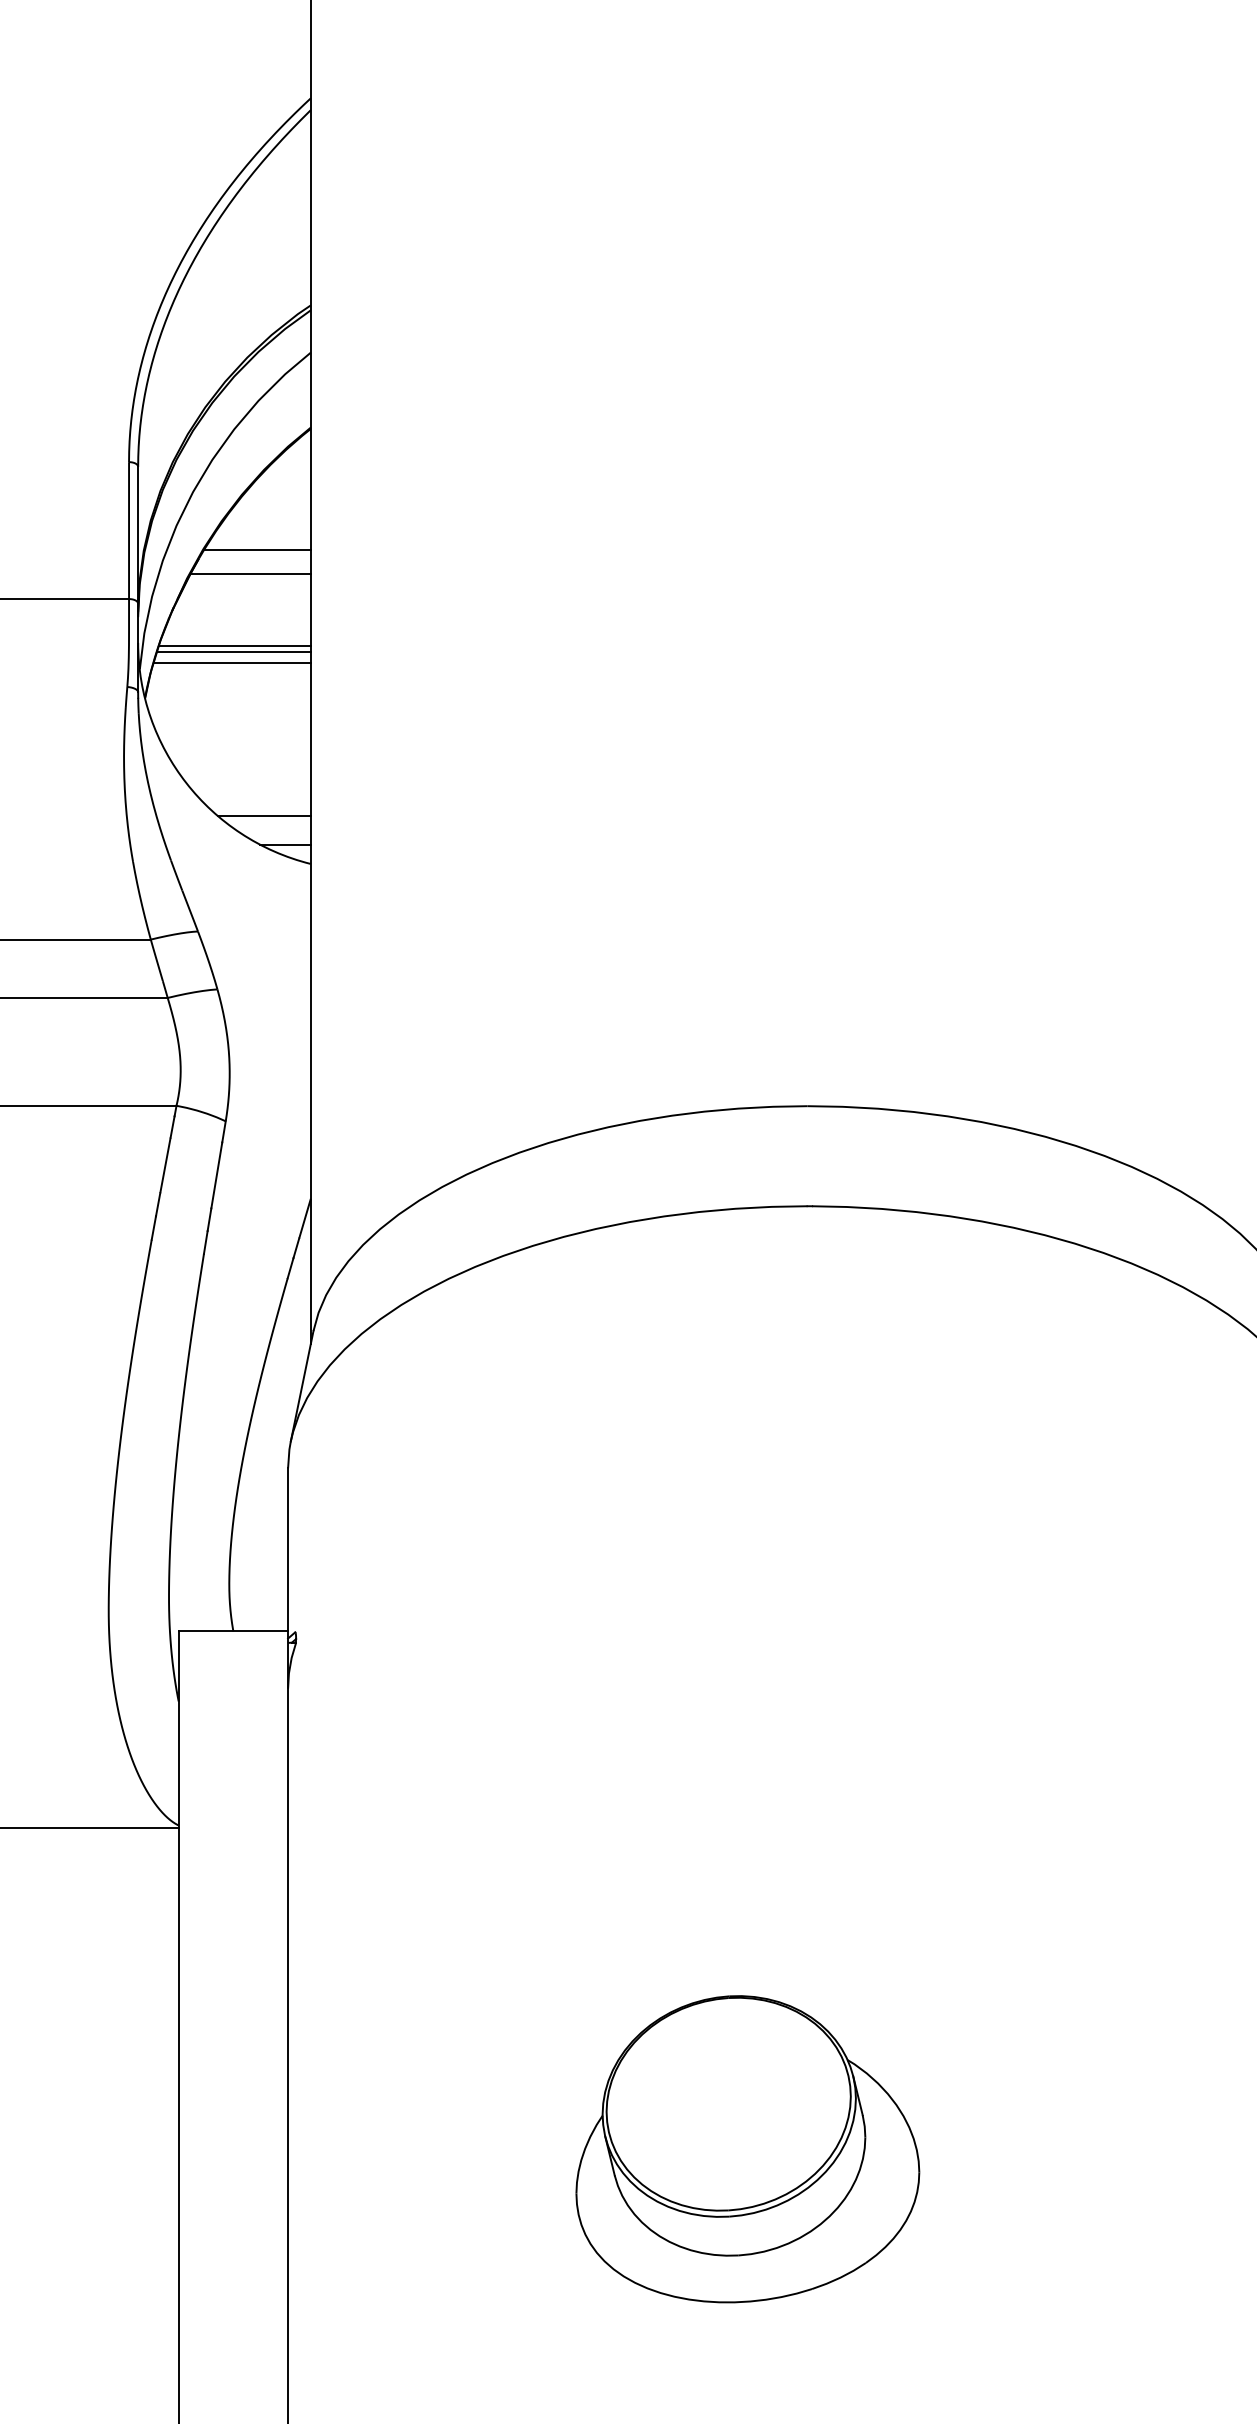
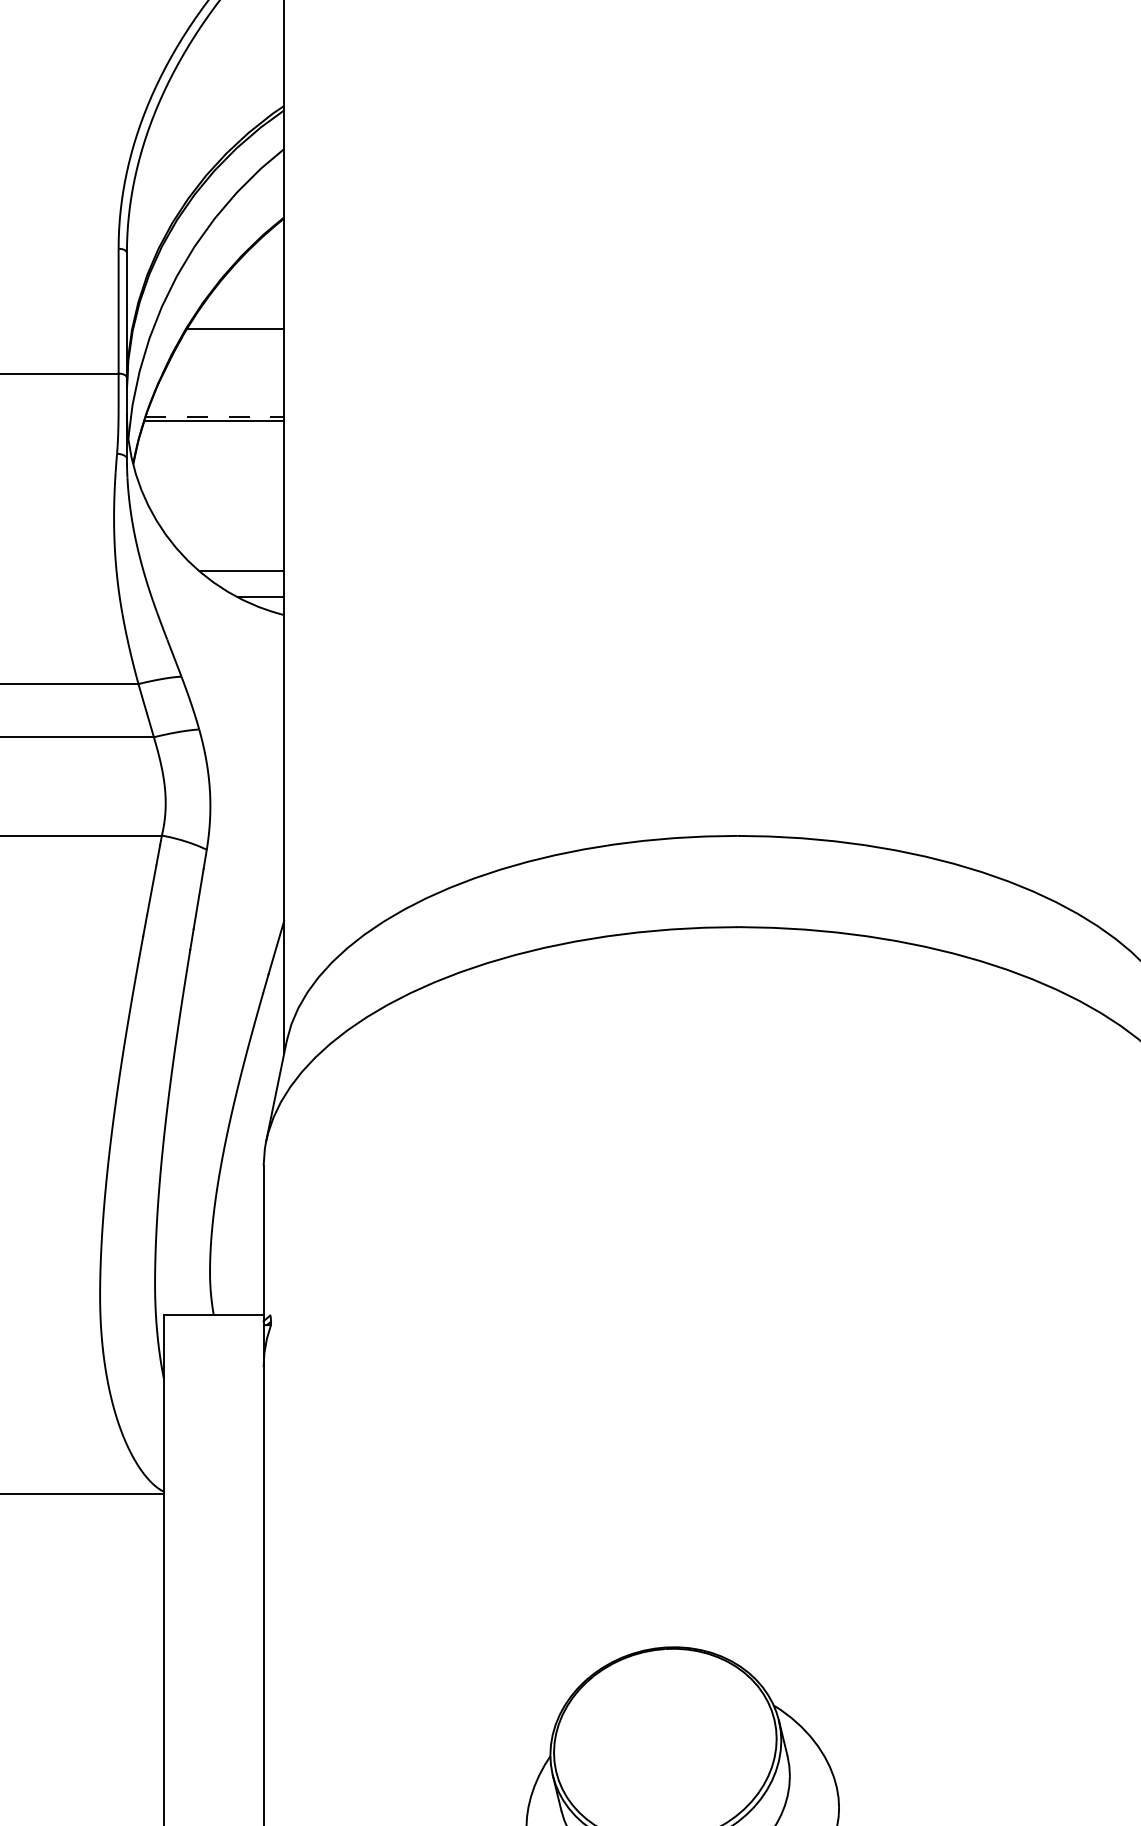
line: (250, 573) -> (229, 350), removed
line: (235, 646) -> (215, 416), solid -> dashed
line: (231, 662) -> (212, 431), removed

